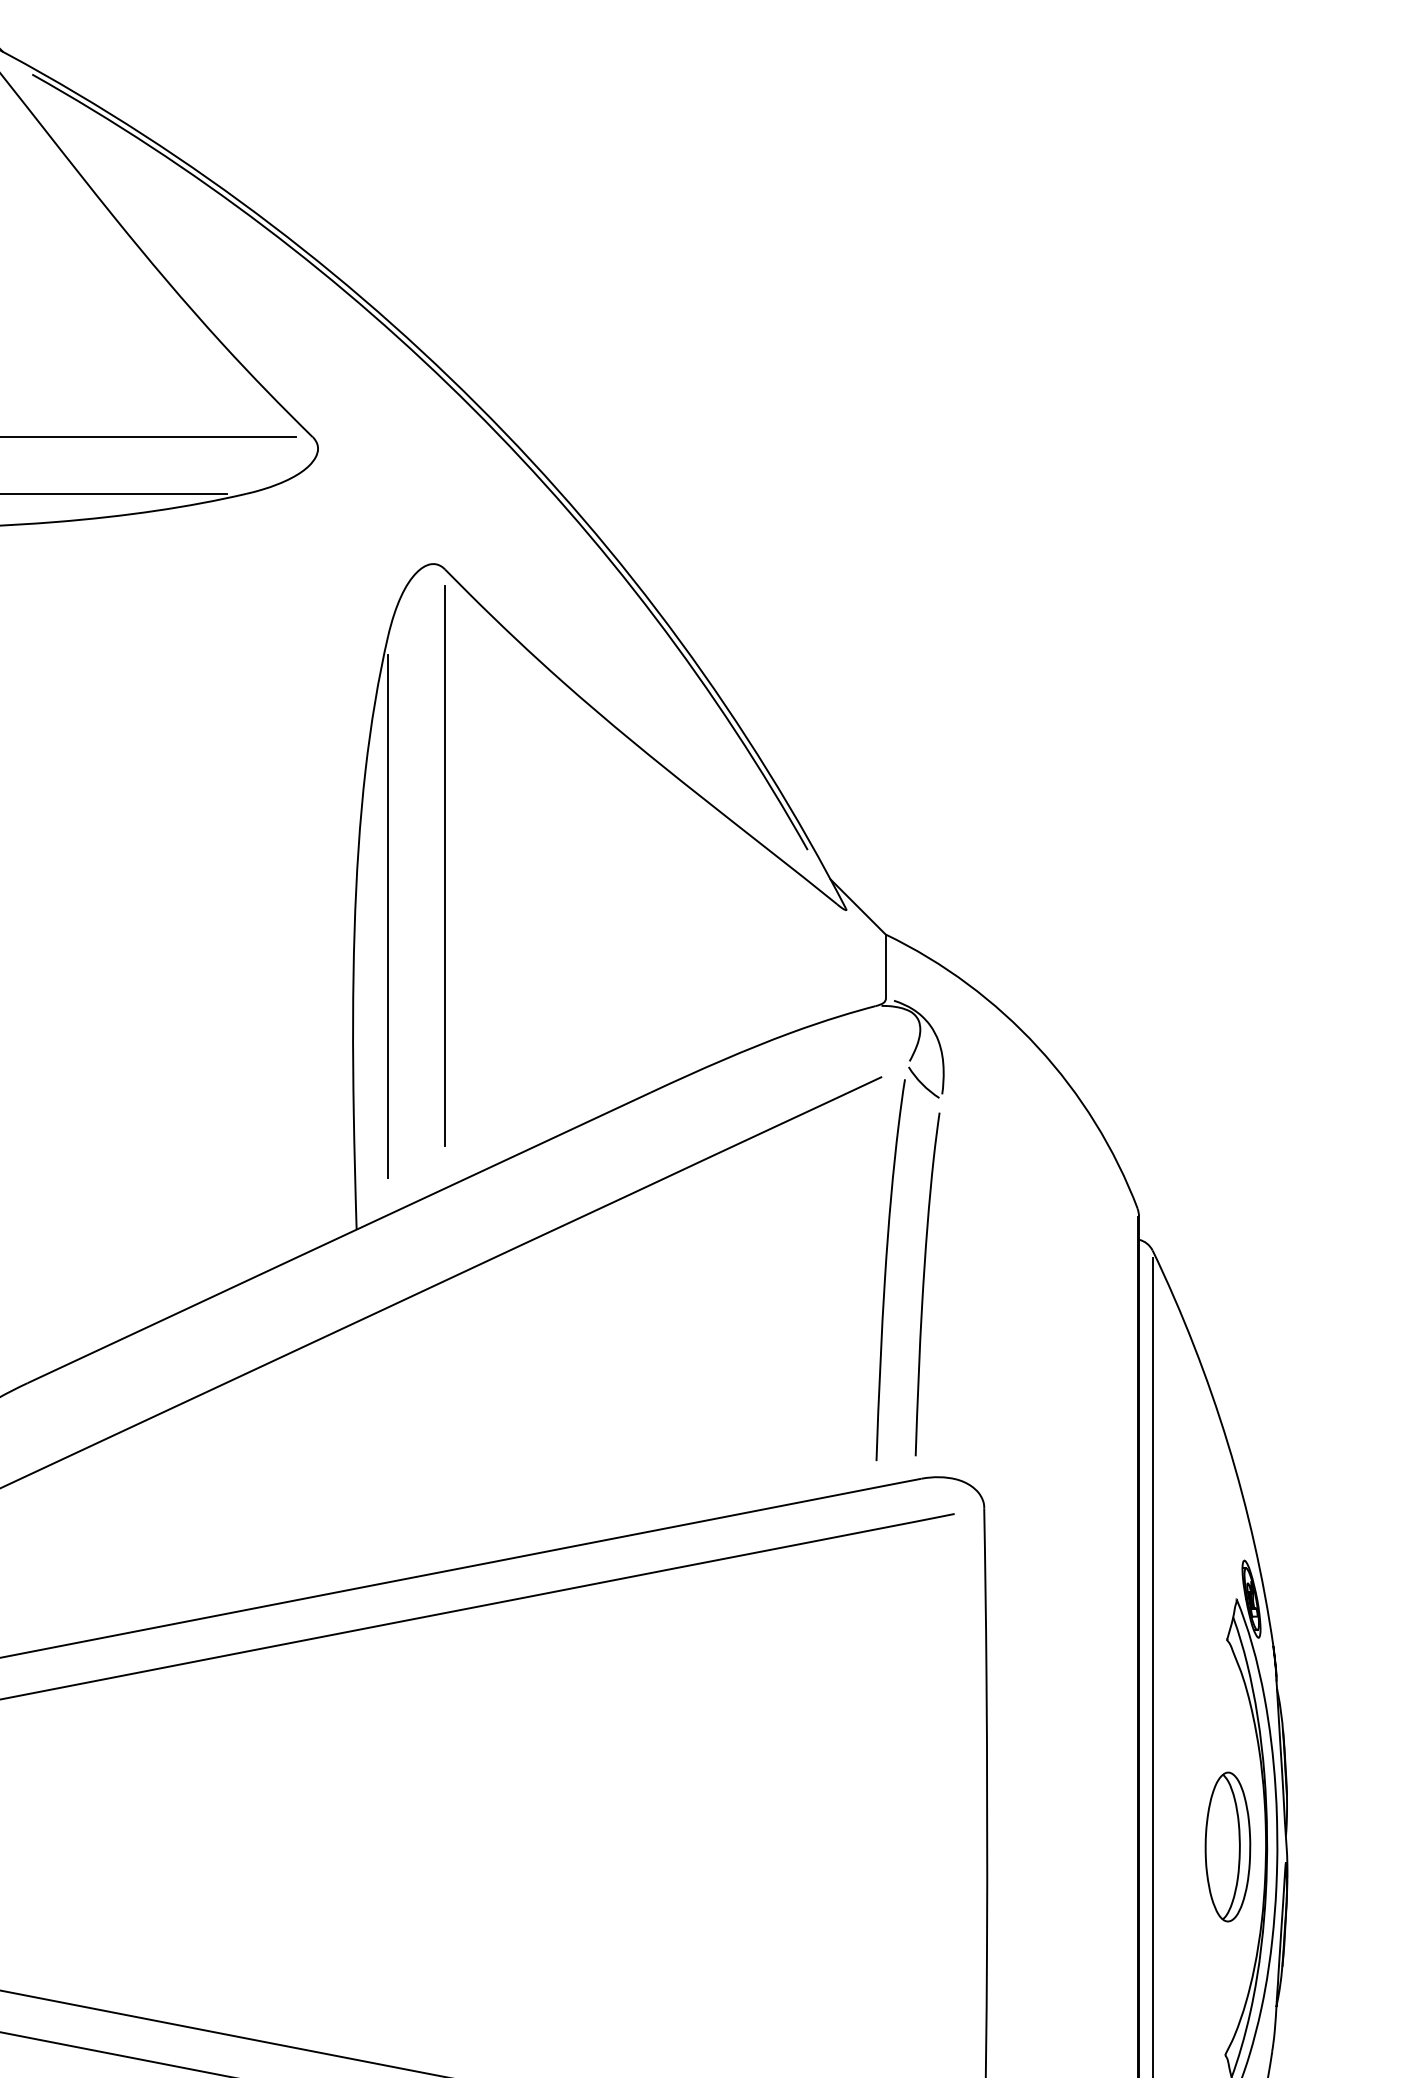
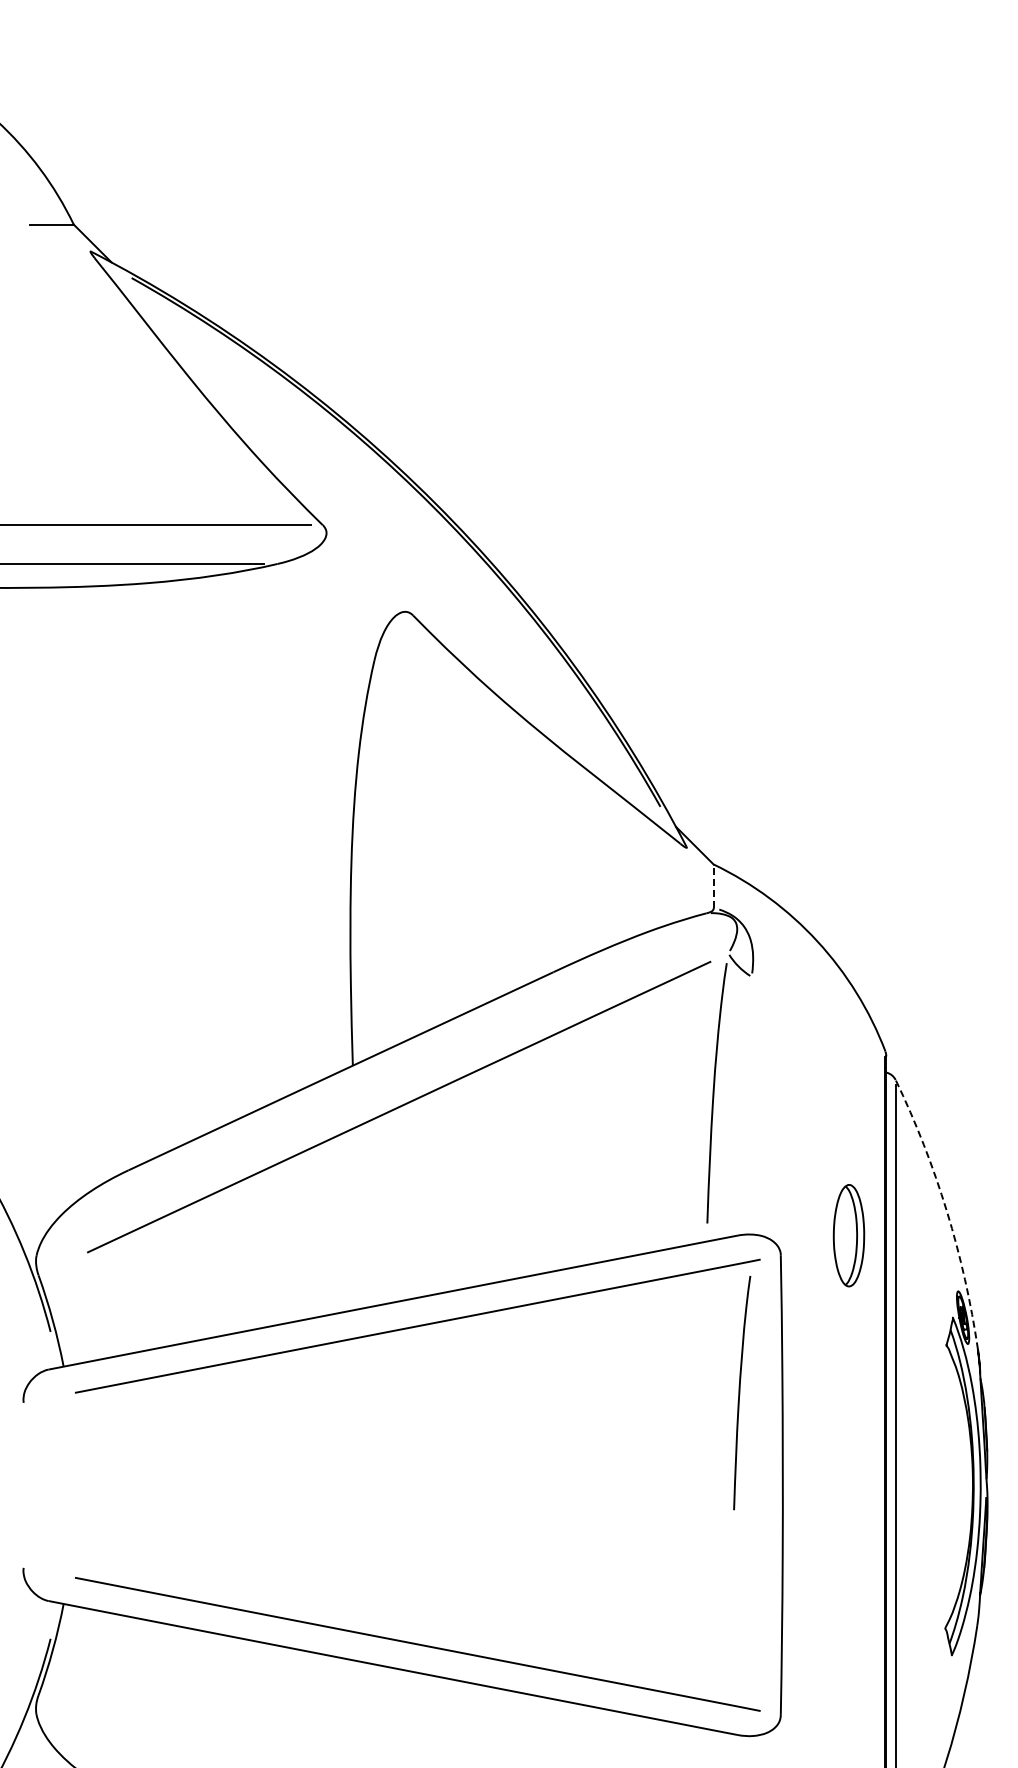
line: (445, 865) -> (413, 817), removed
line: (388, 917) -> (374, 852), removed
line: (885, 966) -> (713, 886), solid -> dashed
curve: (925, 1285) -> (740, 1393), moved
arc: (1227, 1443) -> (946, 1211), solid -> dashed
part: (1227, 1846) -> (848, 1235), moved

